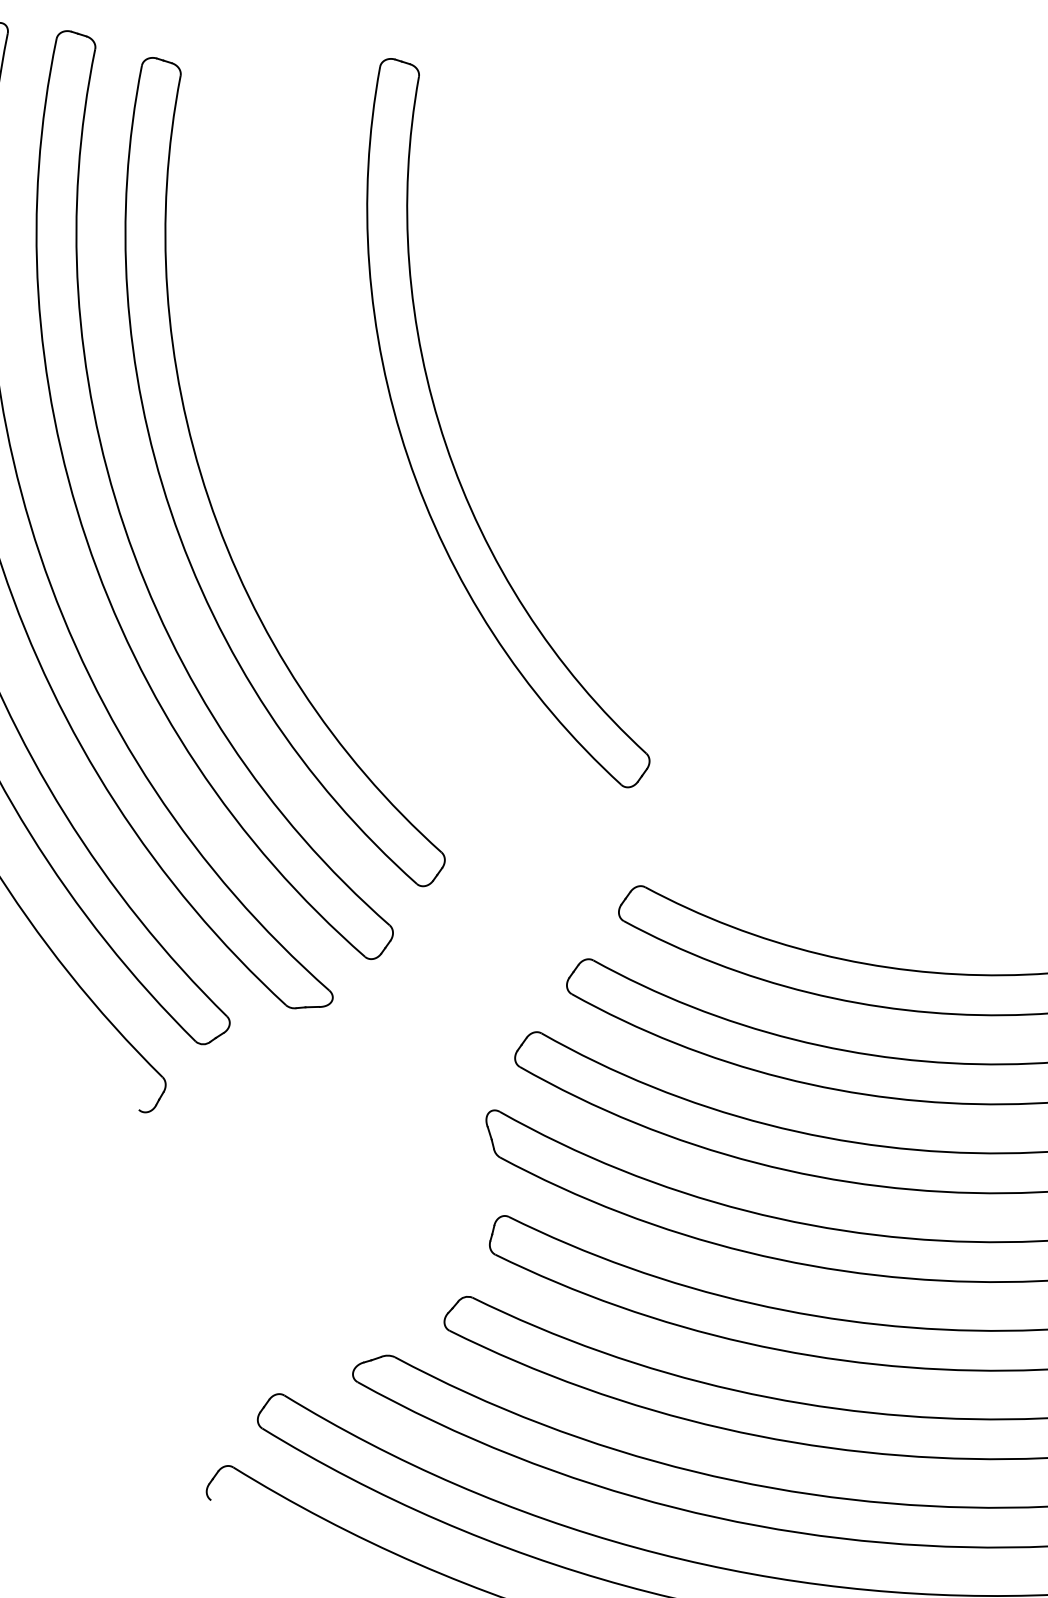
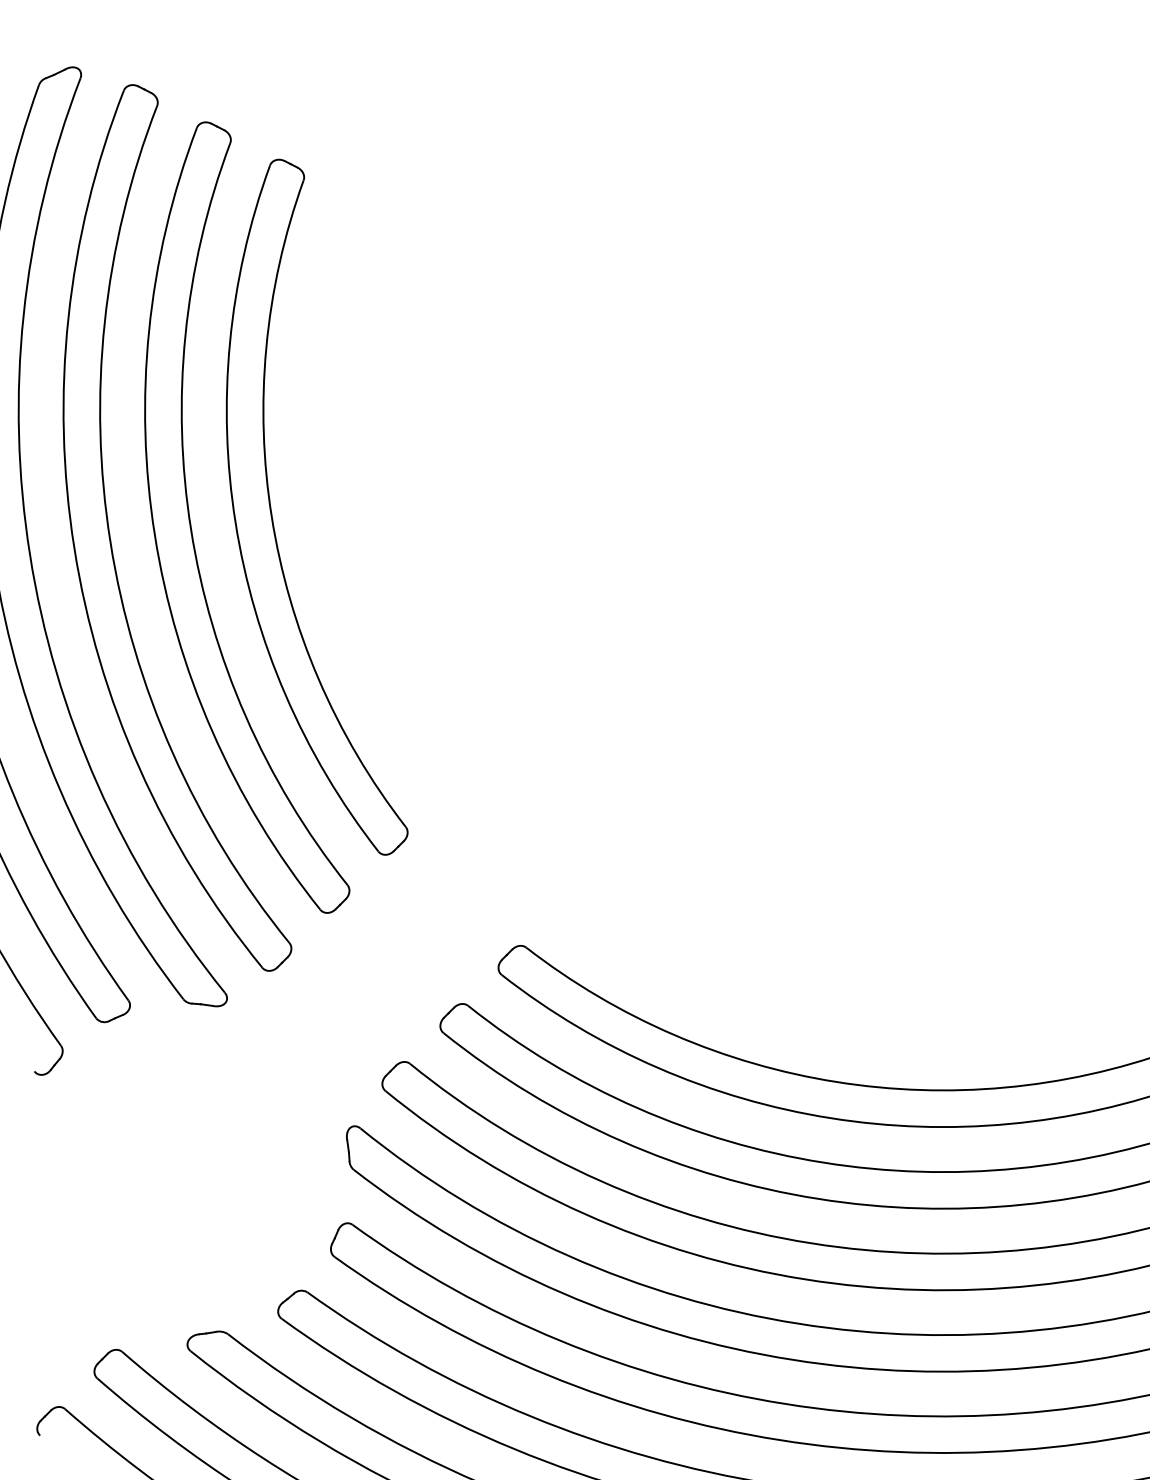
part: (446, 440) -> (272, 513), moved

